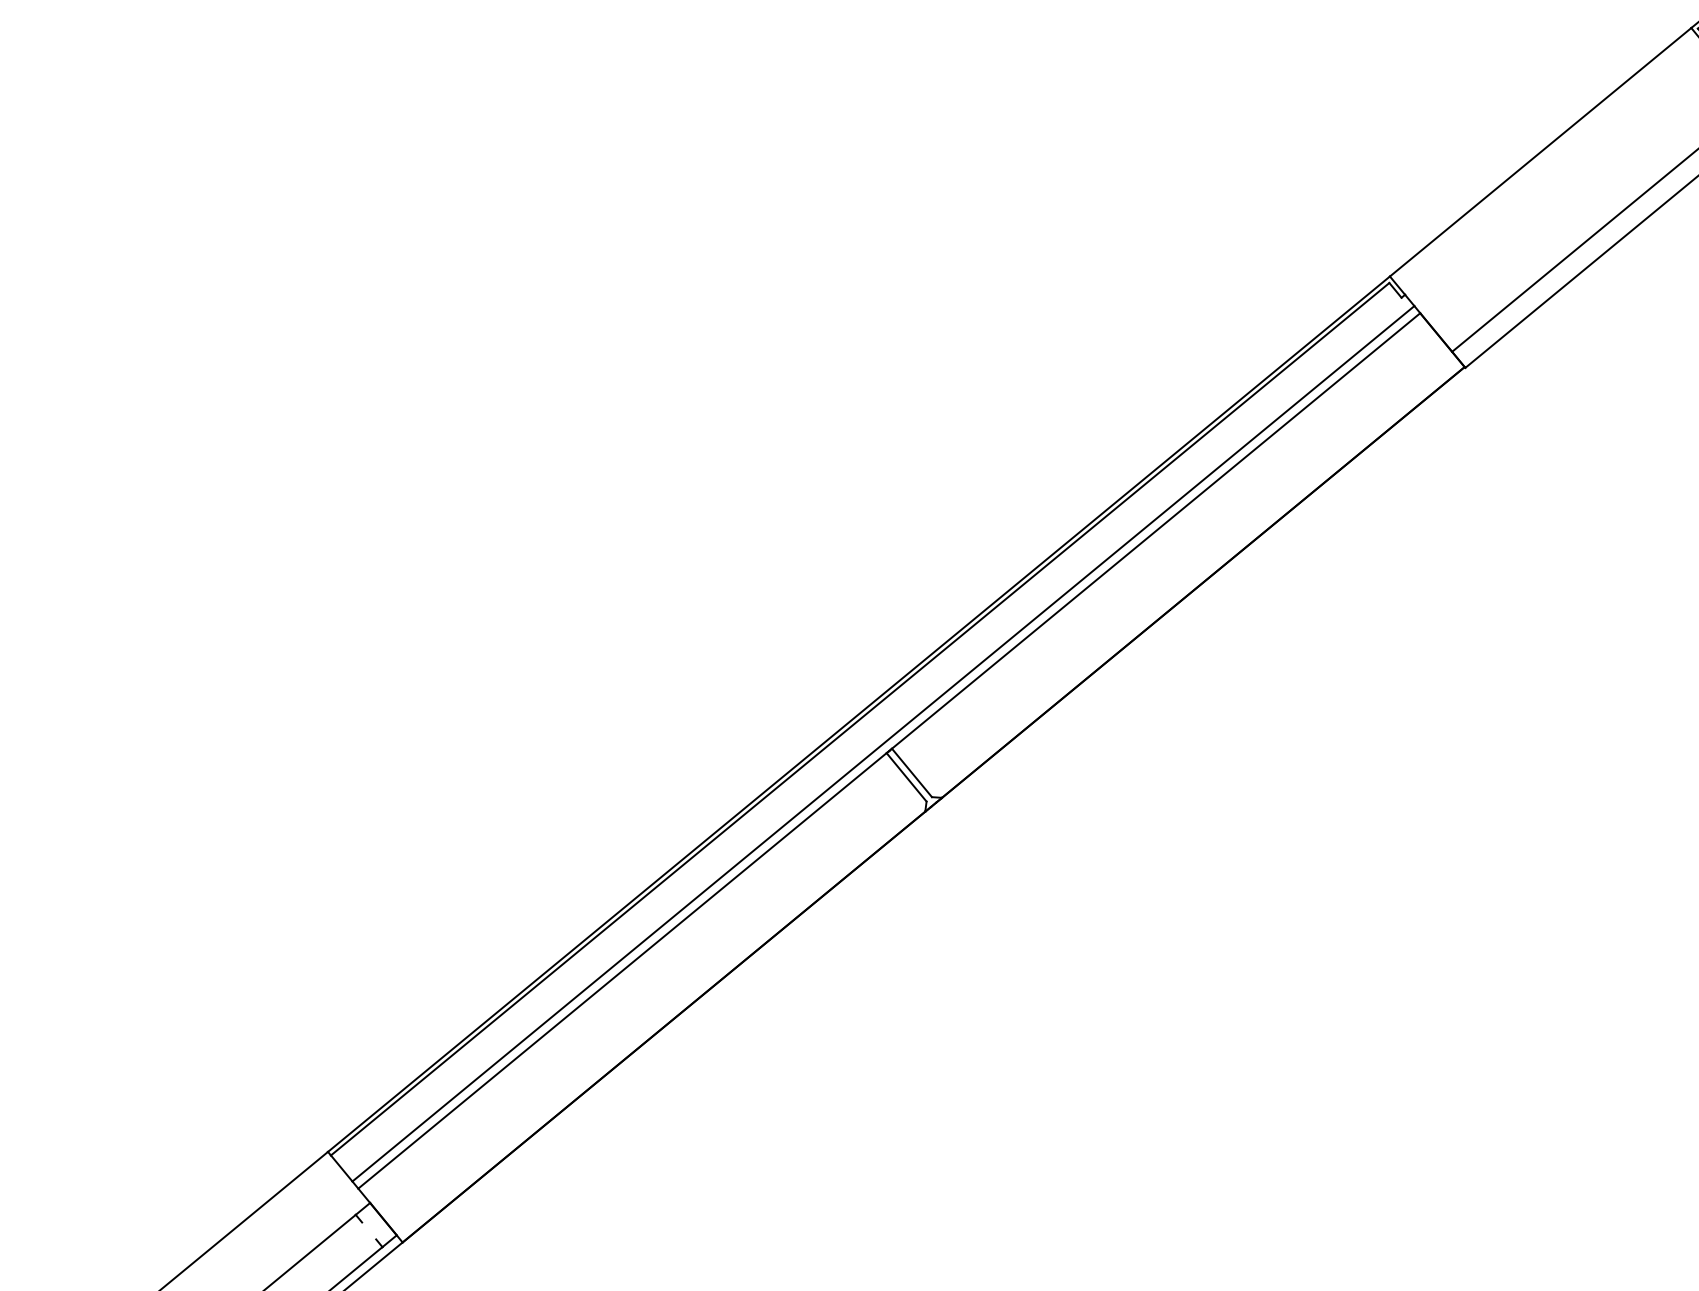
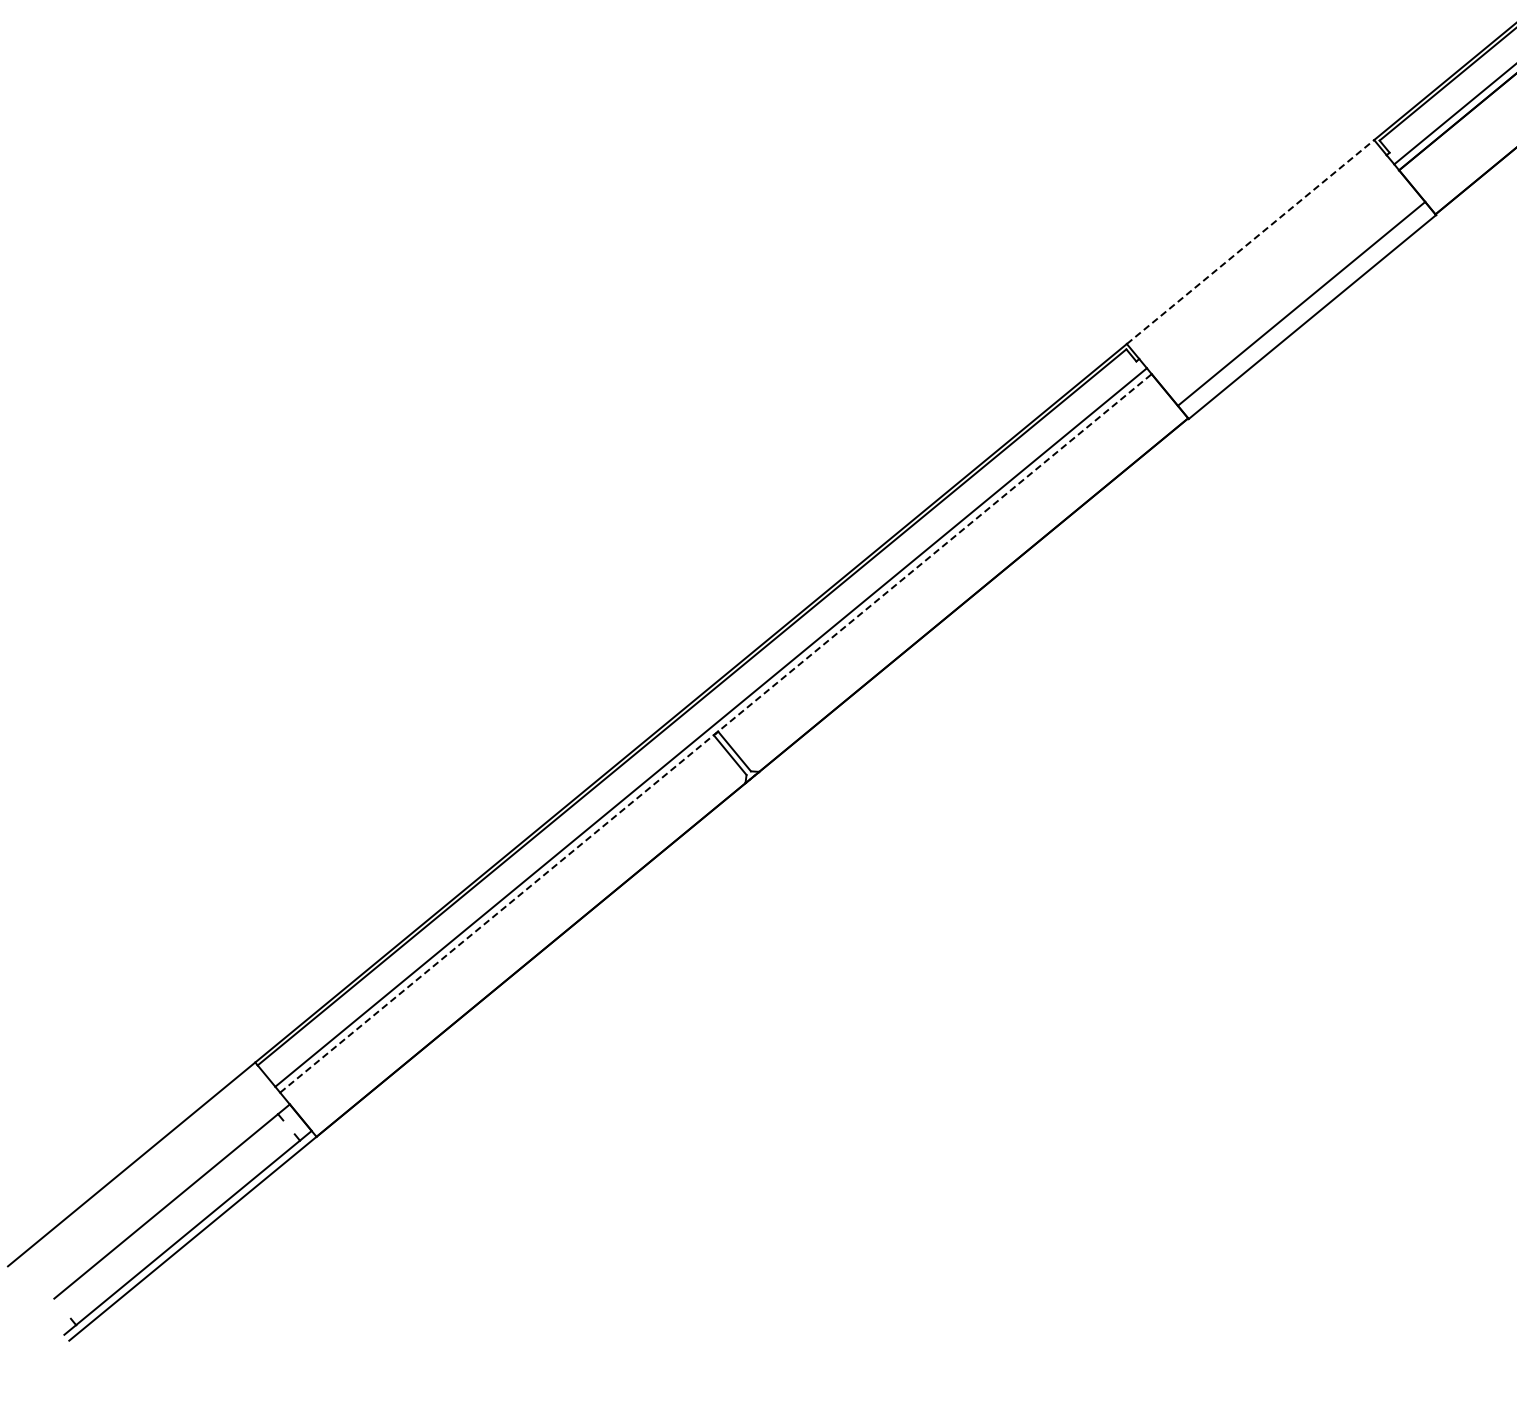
line: (1540, 151) -> (1250, 241), solid -> dashed
line: (888, 751) -> (715, 733), solid -> dashed

